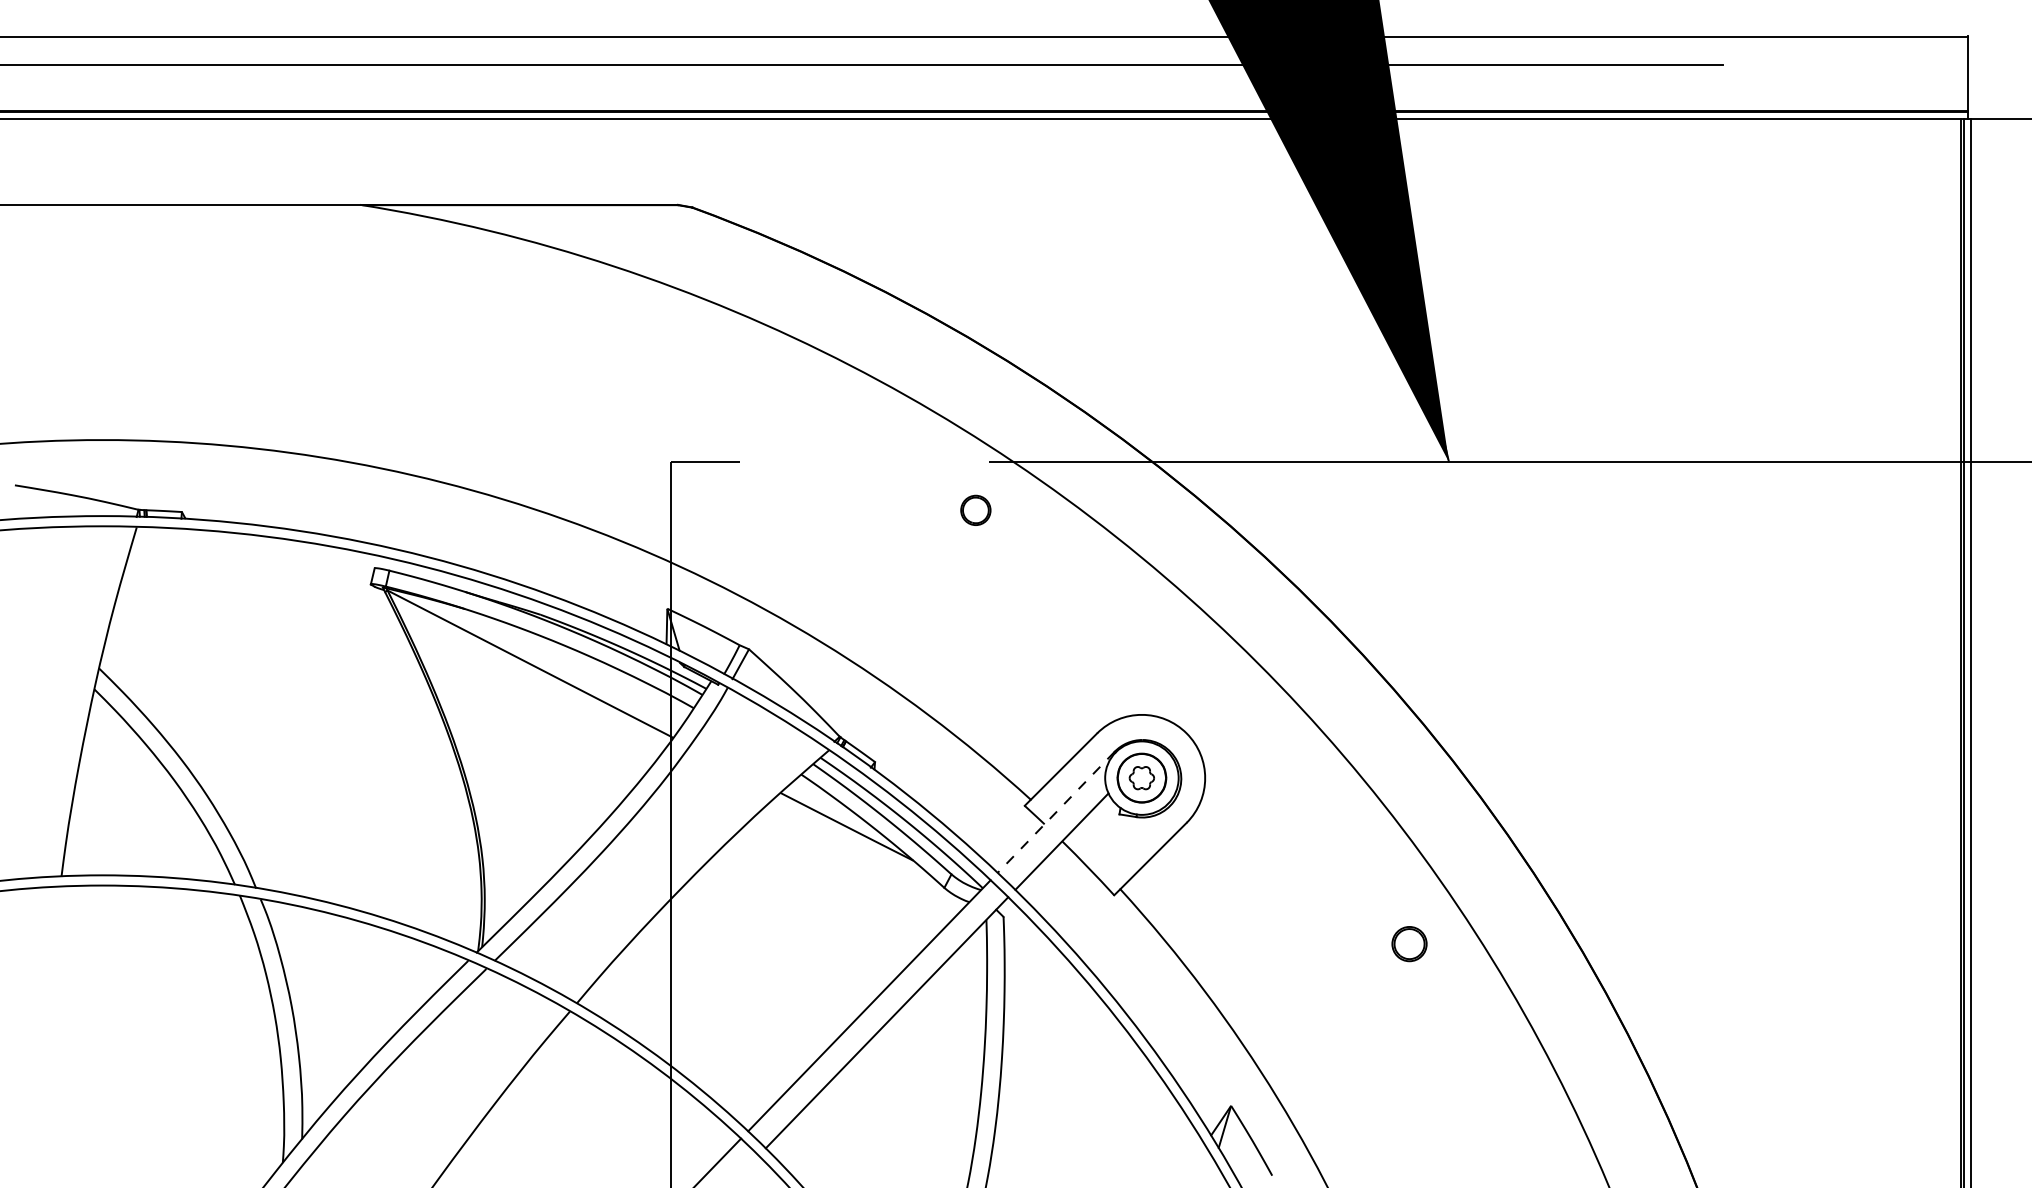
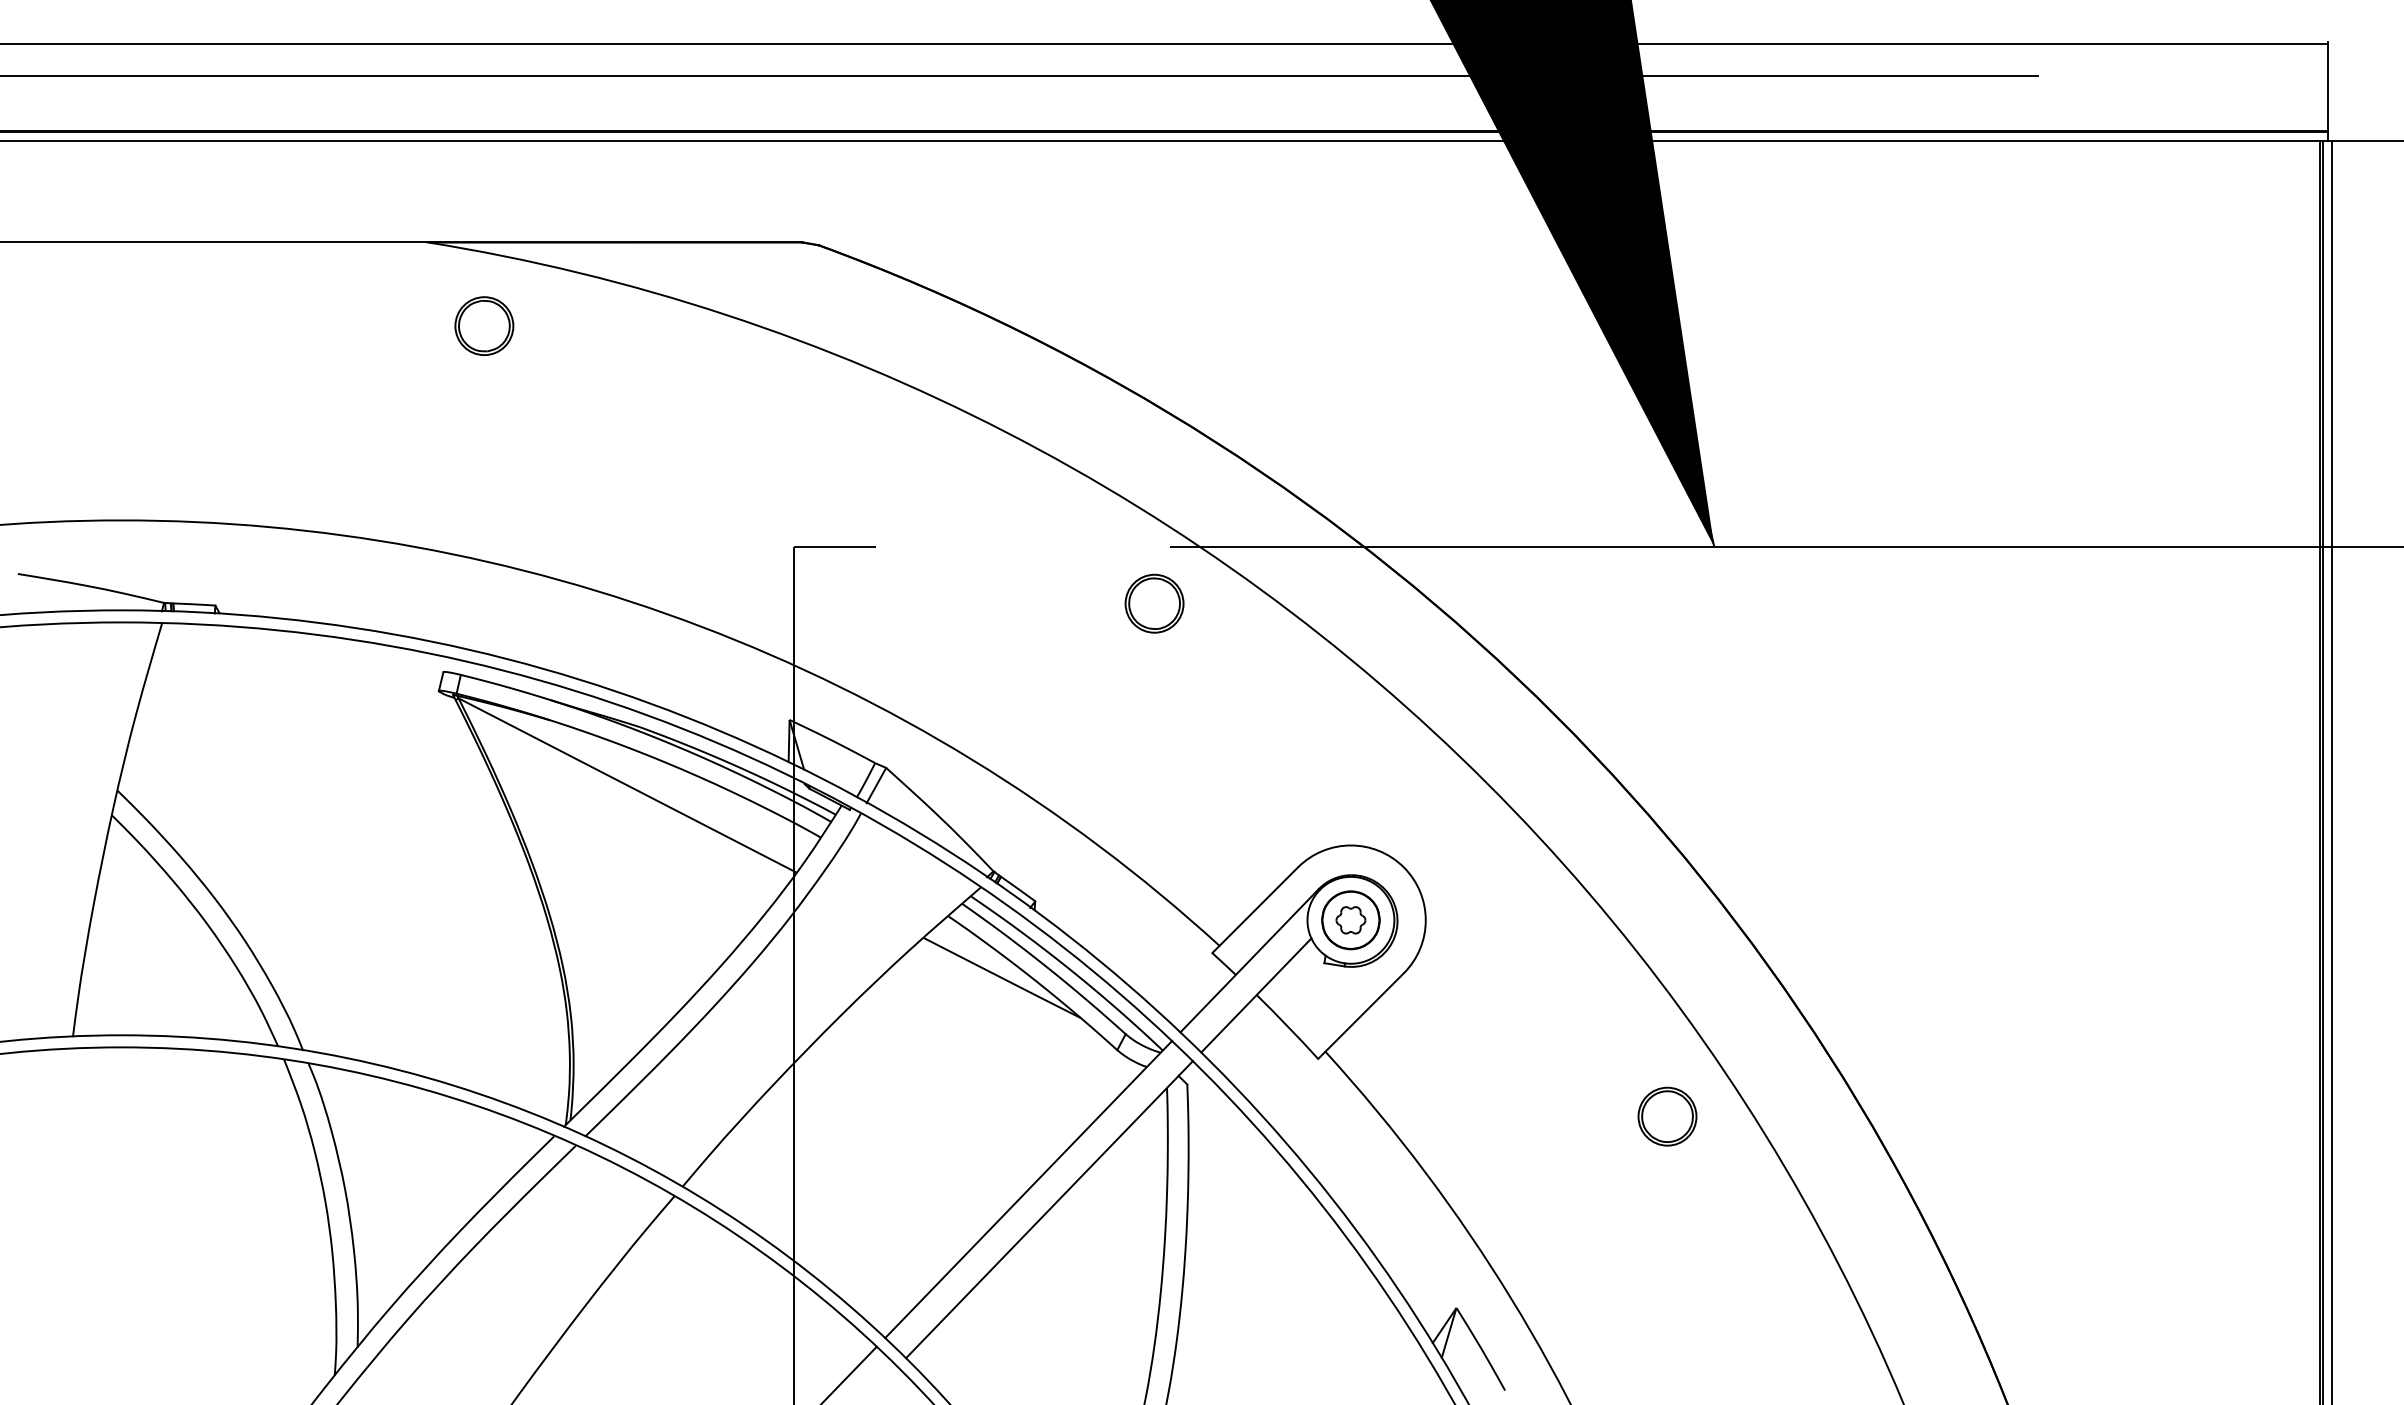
part: (409, 275) -> (484, 325), added
part: (975, 510) -> (1154, 603), size x1.67
line: (1056, 812) -> (1249, 961), dashed -> solid
part: (1409, 943) -> (1667, 1116), size x1.43

